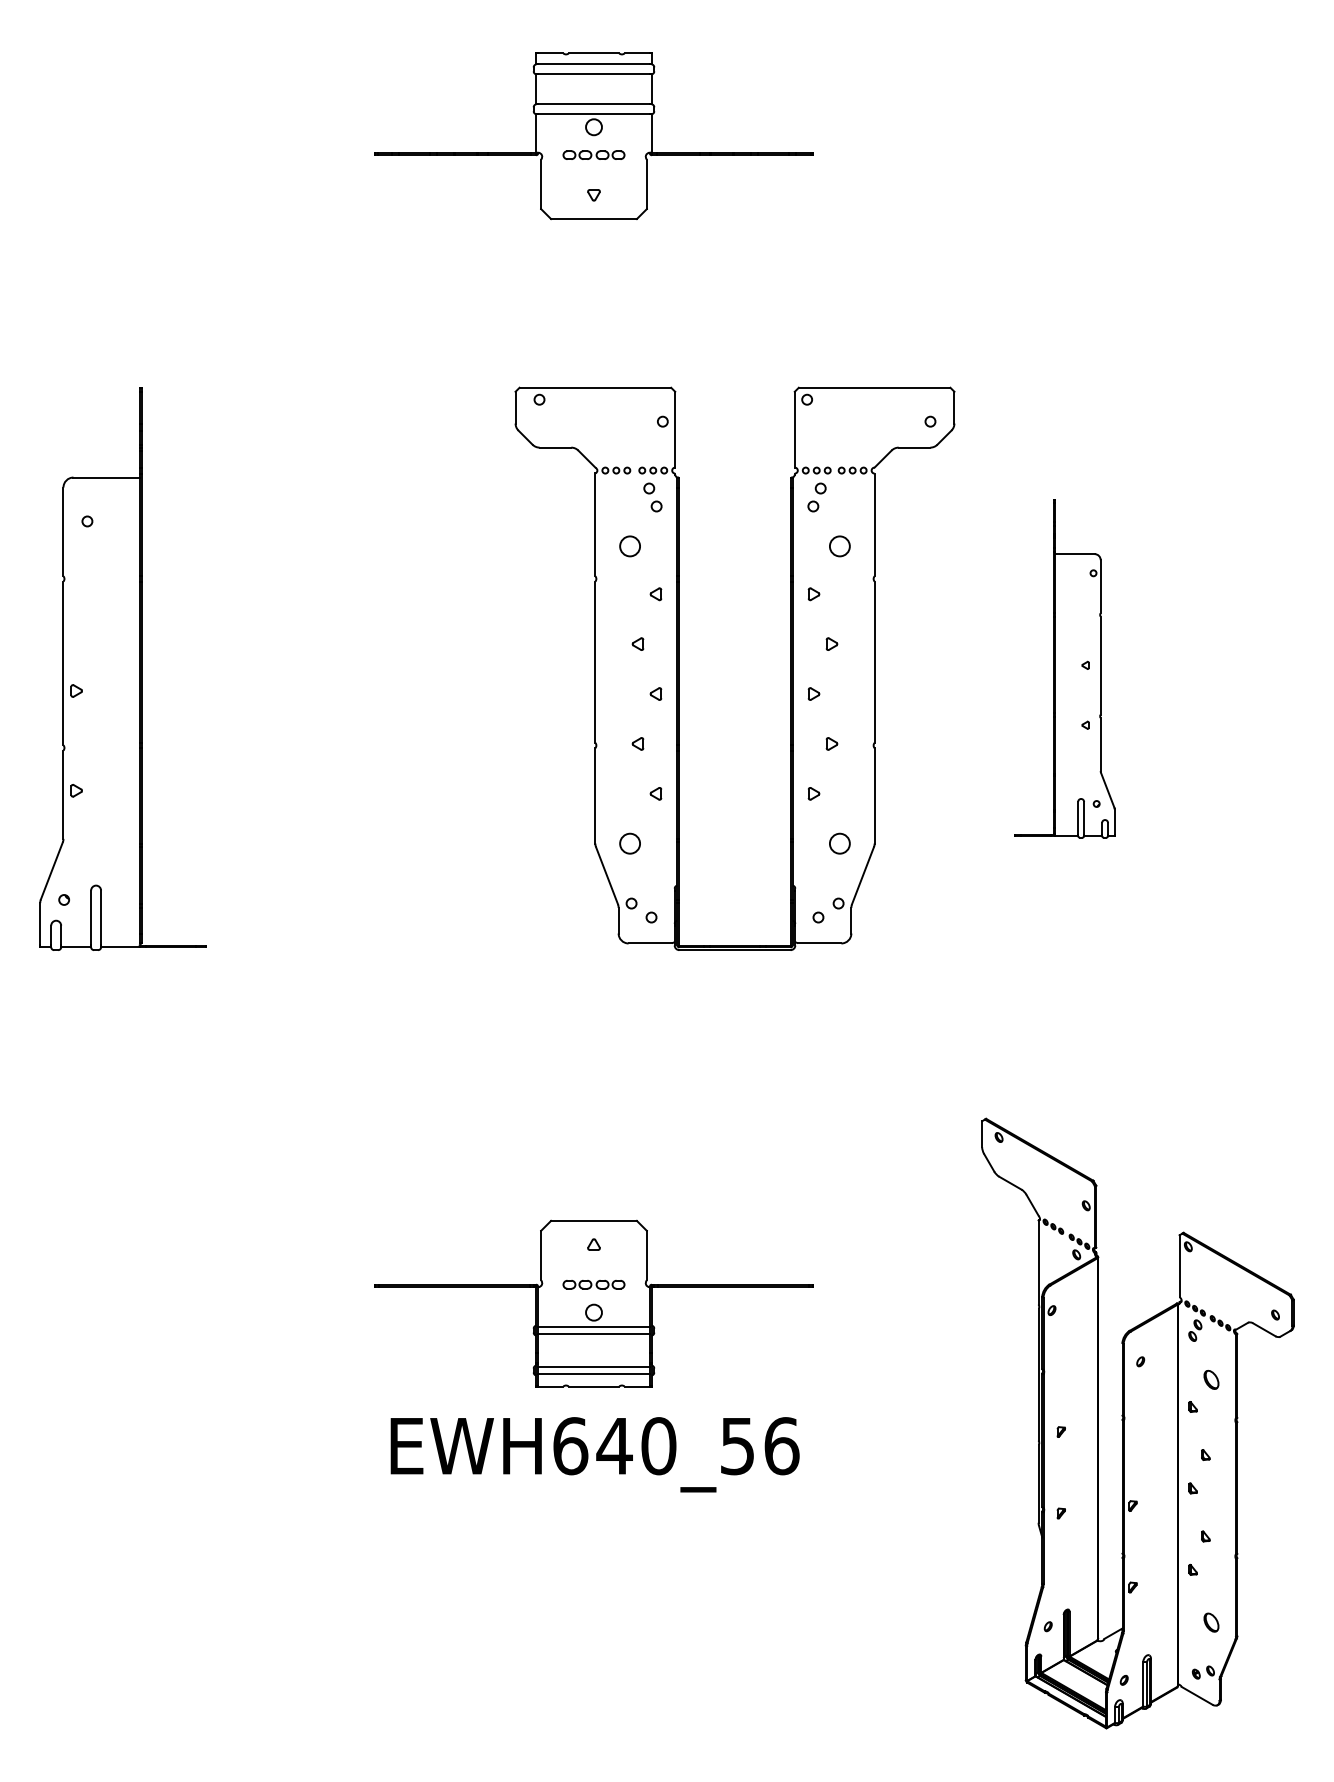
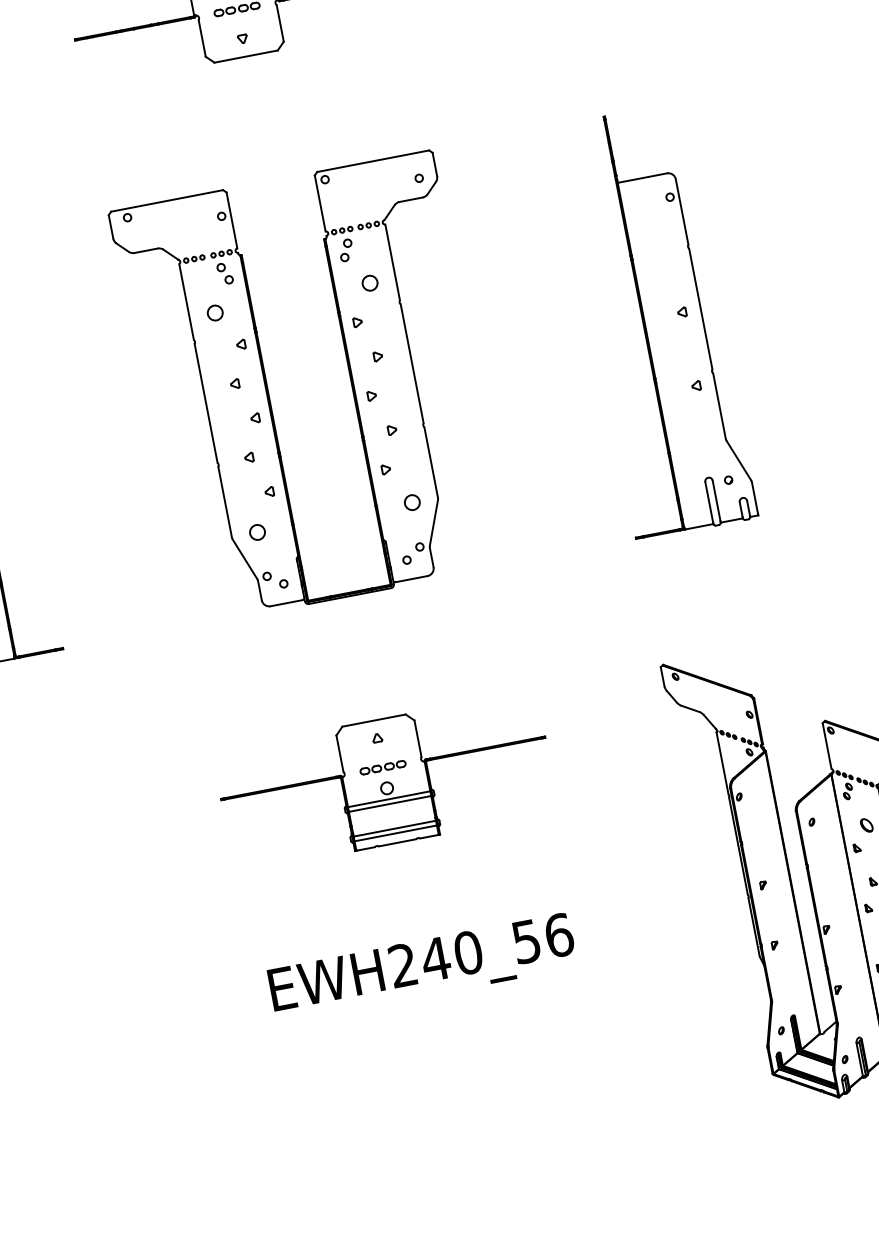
part: (679, 668) -> (269, 396), moved
part: (1064, 668) -> (657, 321), size x1.67
part: (593, 1303) -> (385, 781), moved
text: (570, 1446) -> (403, 965), EWH640_56 -> EWH240_56

